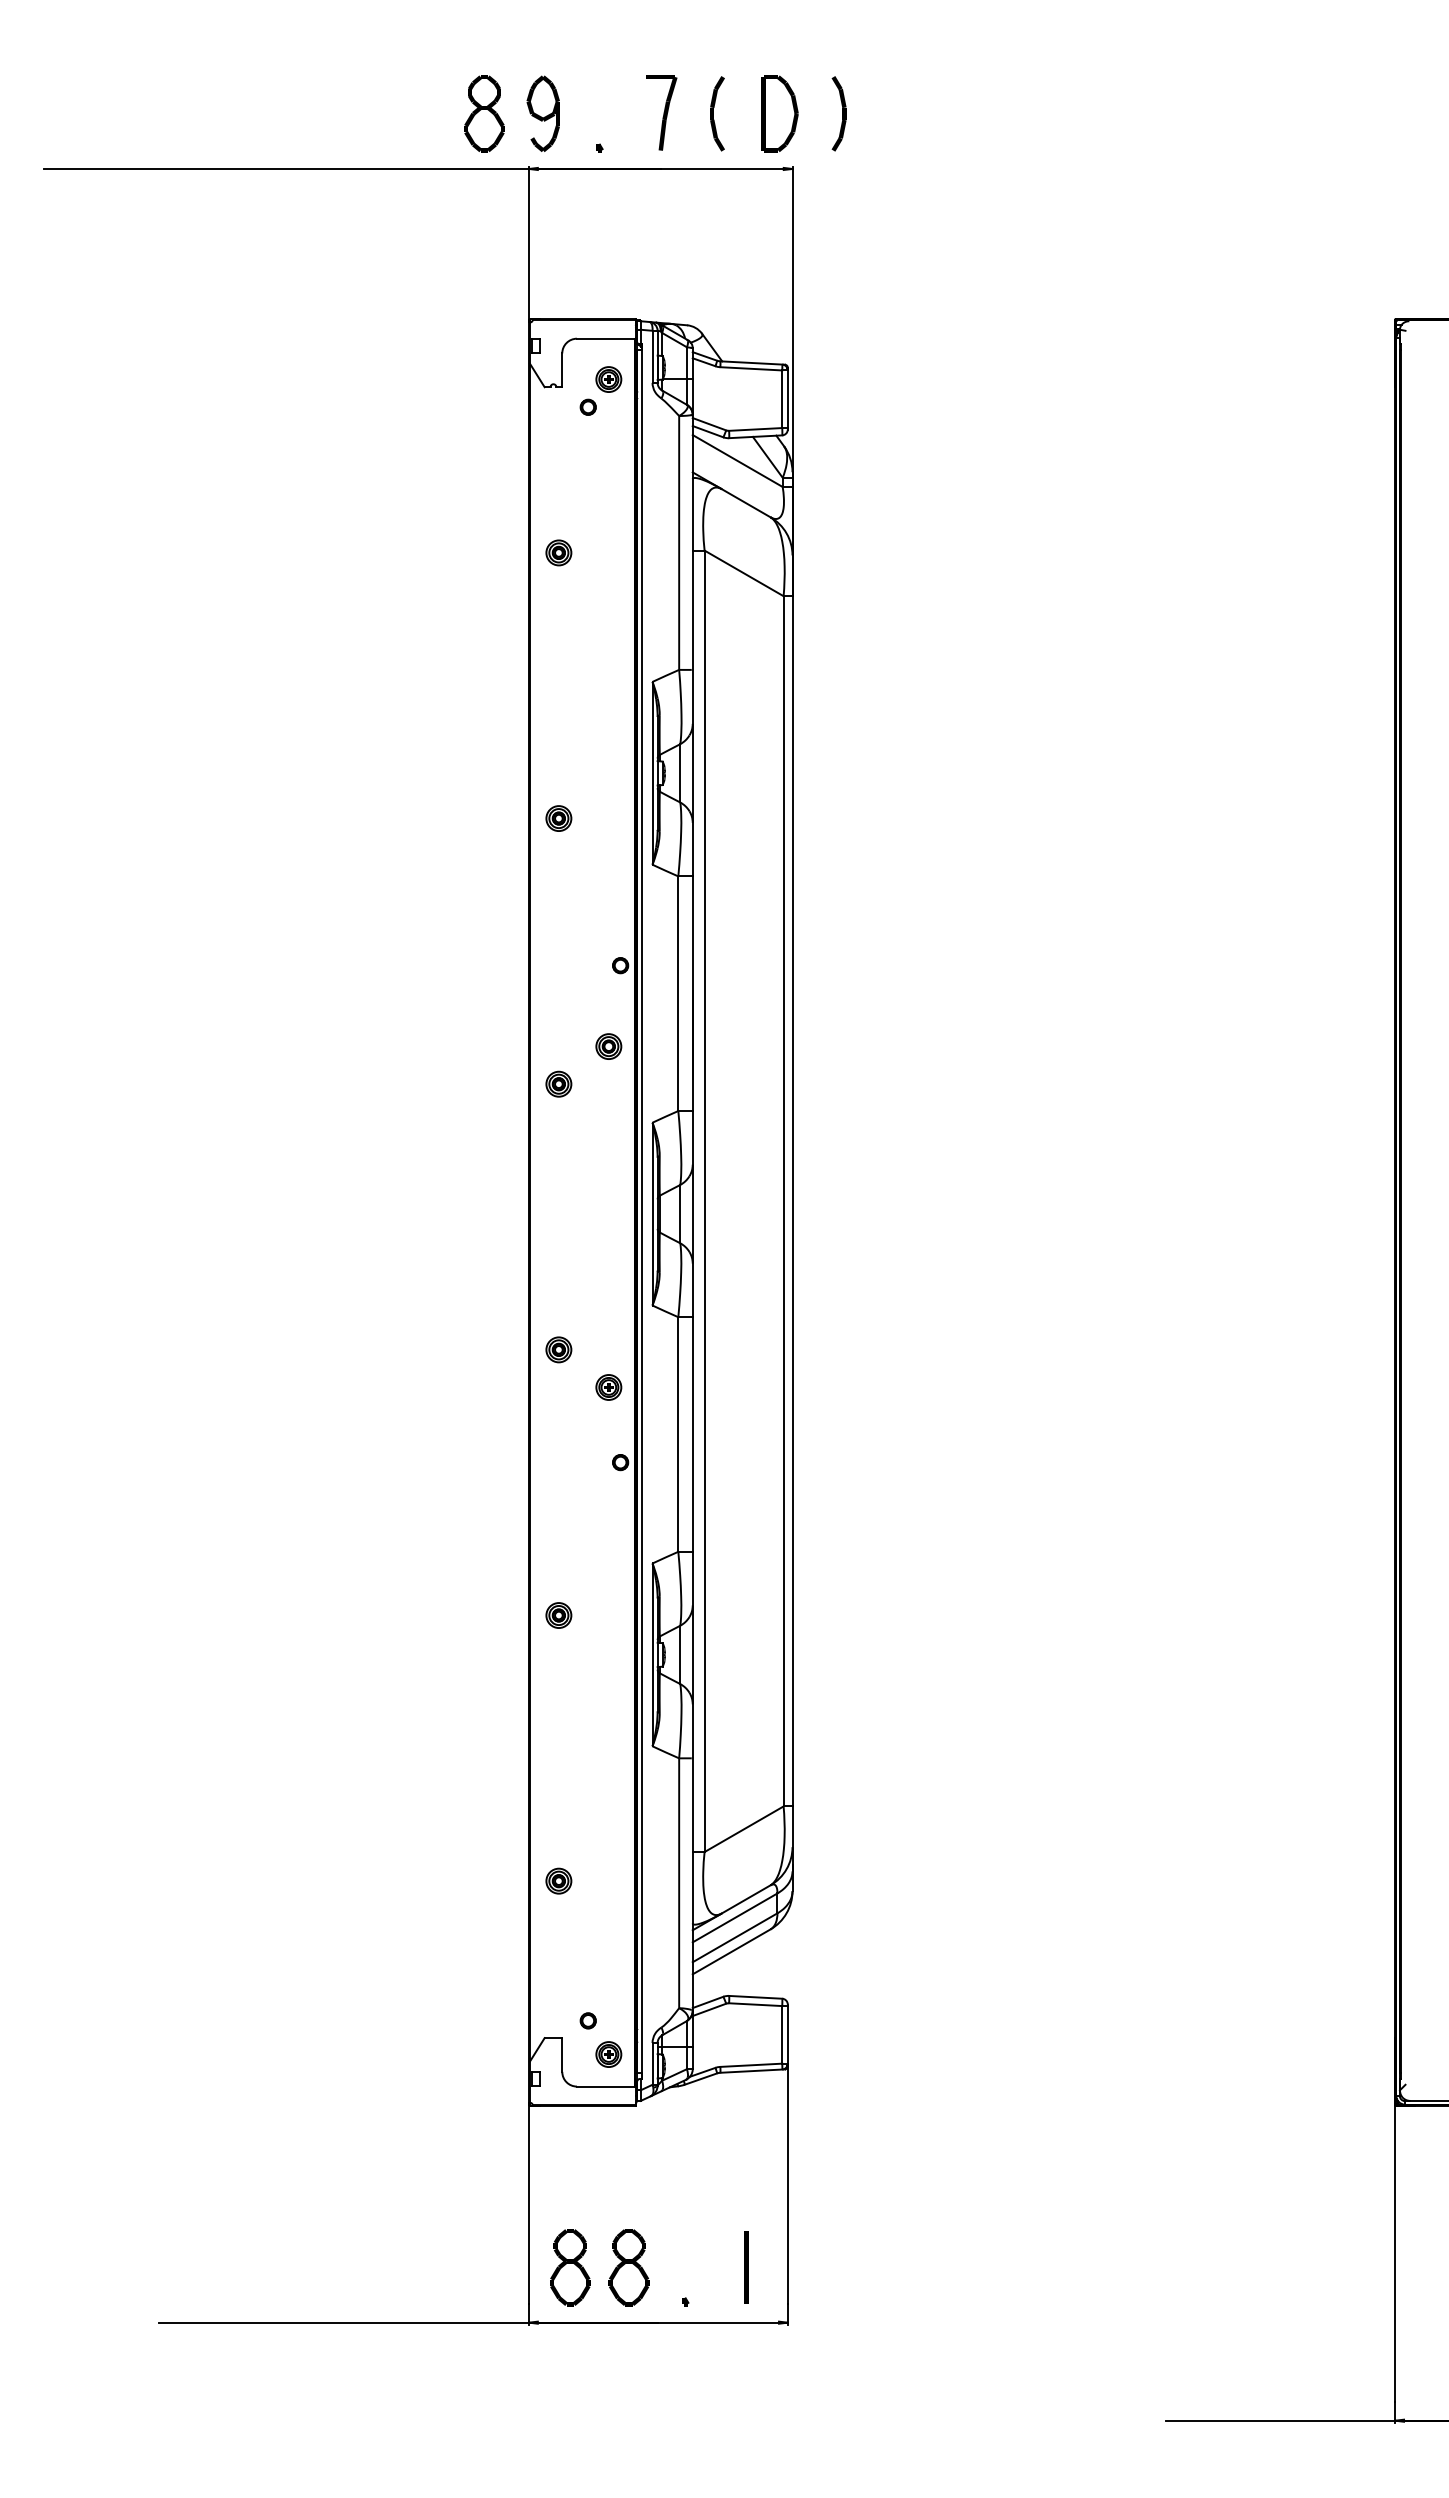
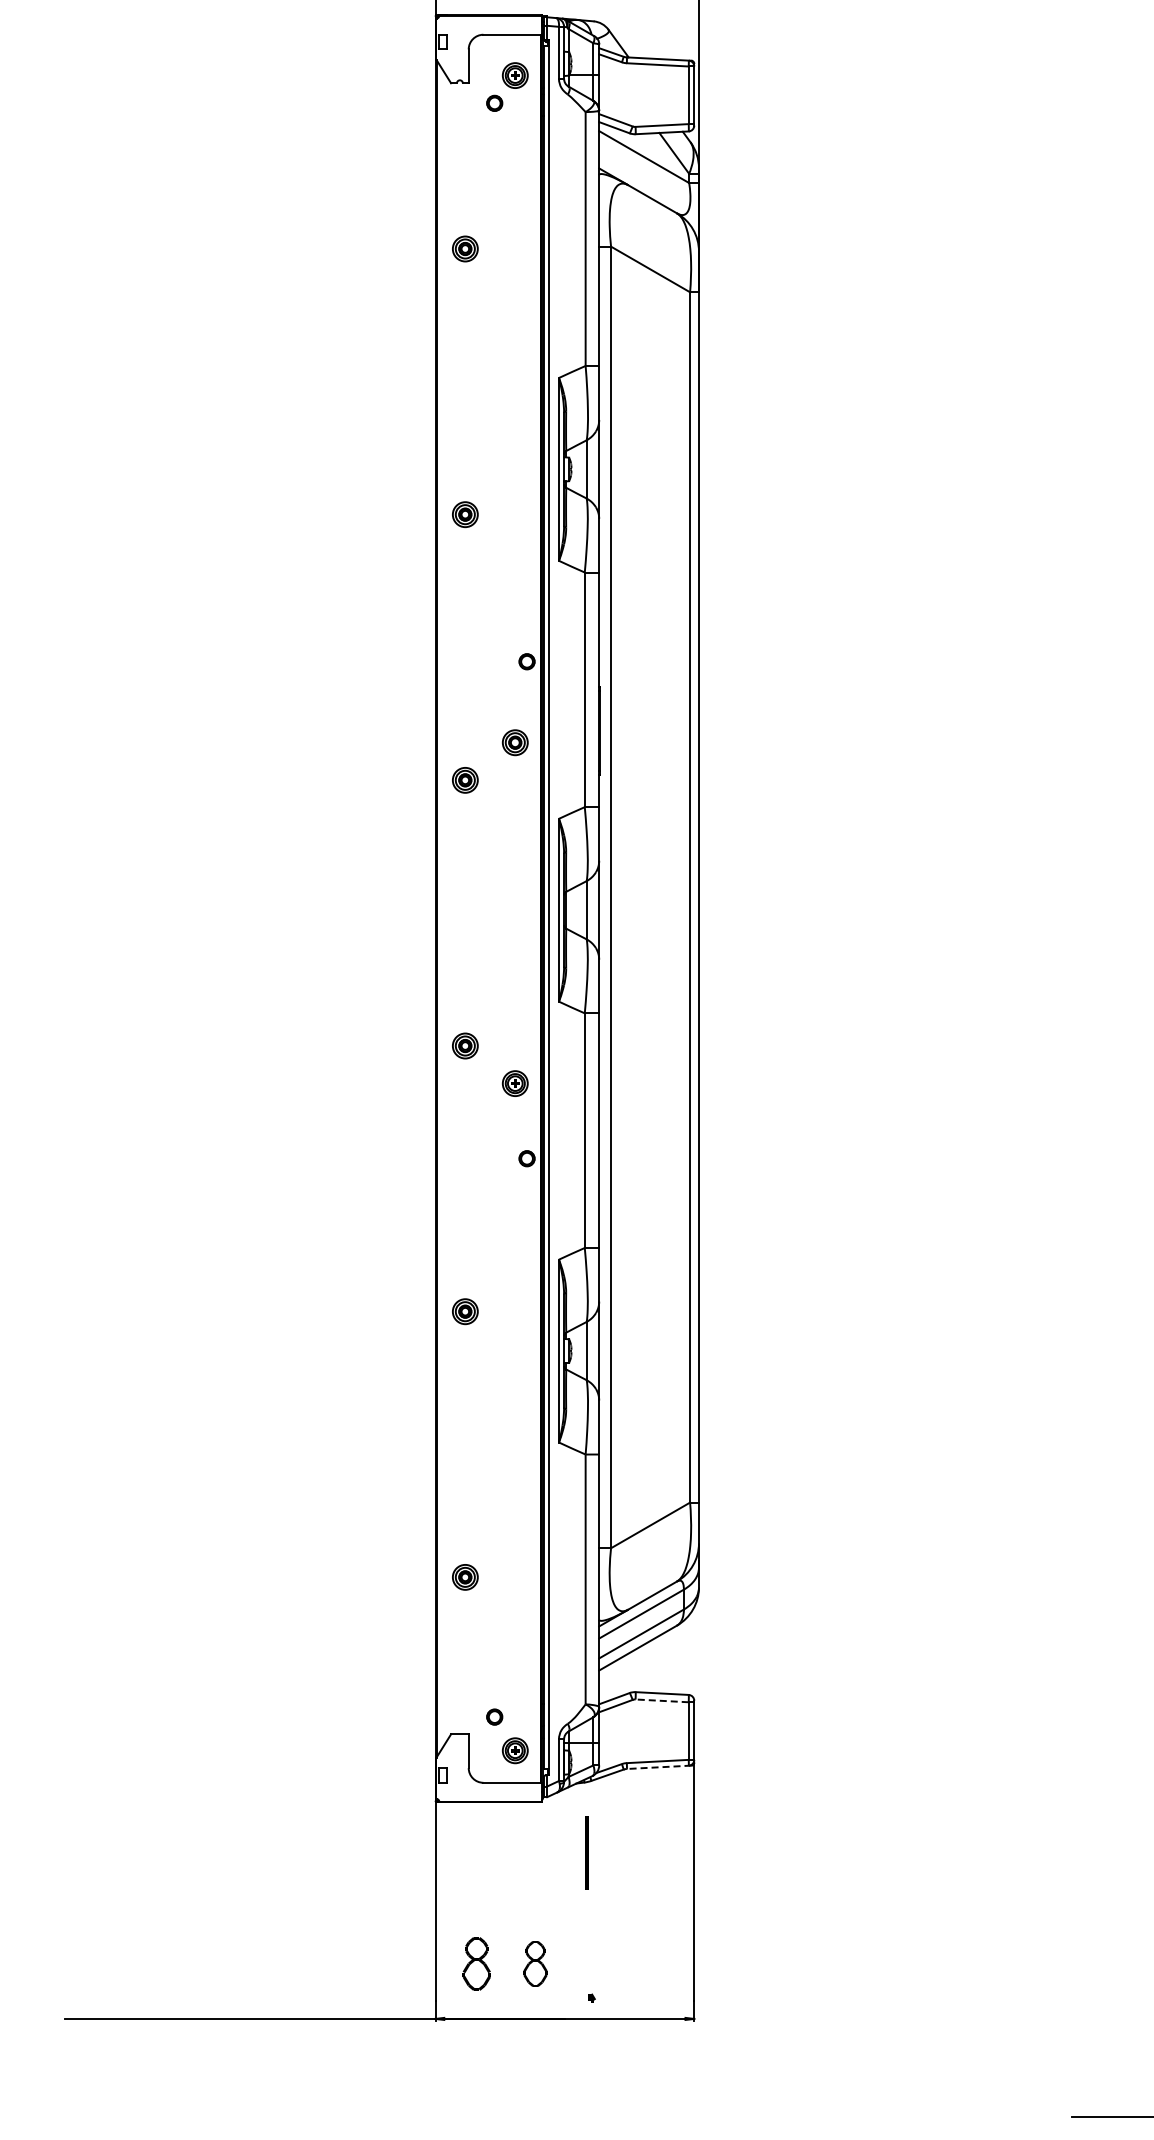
line: (755, 2004) -> (661, 1700), solid -> dashed
line: (752, 2071) -> (658, 1767), solid -> dashed
part: (570, 2267) -> (476, 1963), size x0.7
part: (628, 2267) -> (534, 1963), size x0.6
line: (746, 2267) -> (586, 1852), moved

